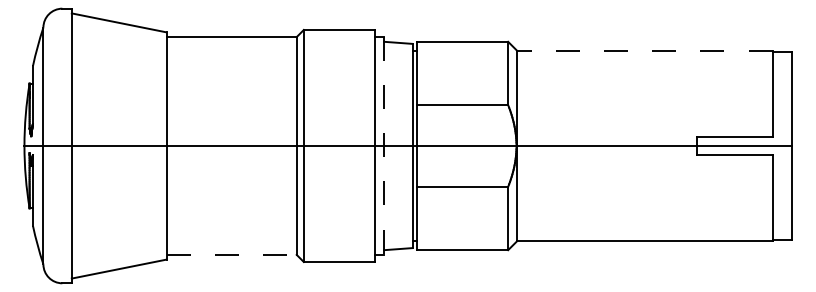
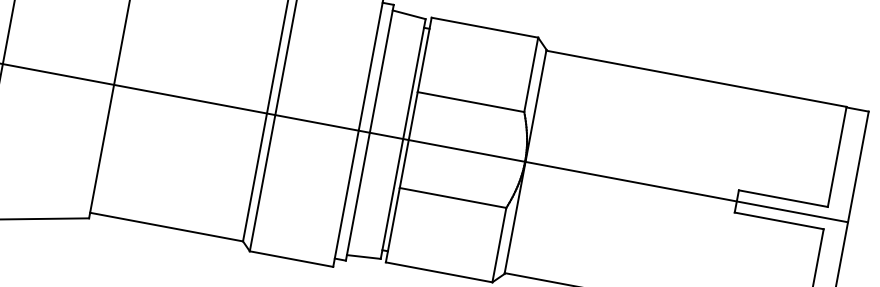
line: (644, 51) -> (696, 78), dashed -> solid
line: (384, 146) -> (369, 133), dashed -> solid
line: (232, 254) -> (167, 226), dashed -> solid

